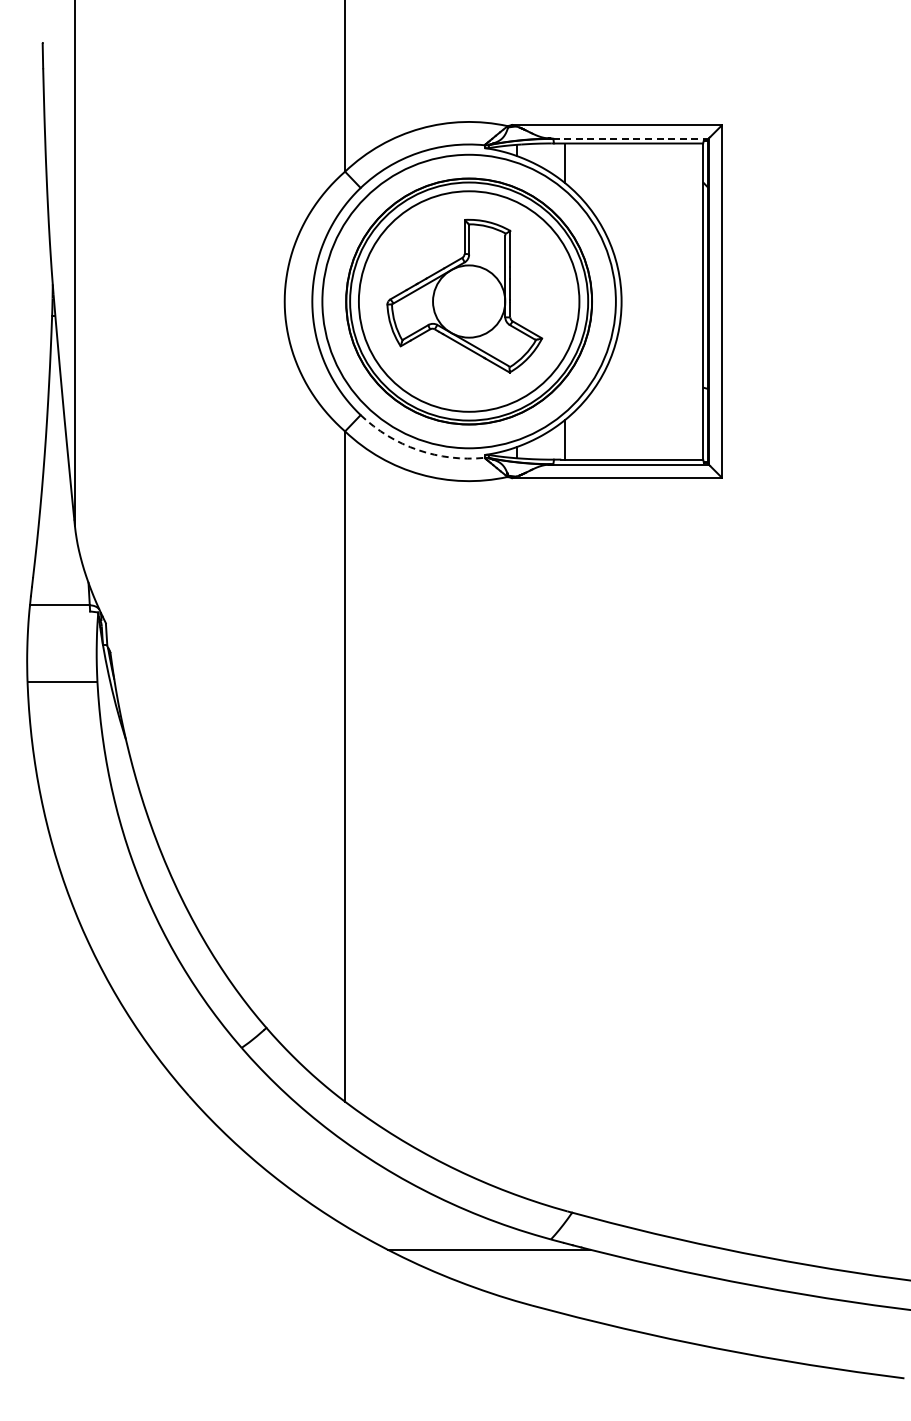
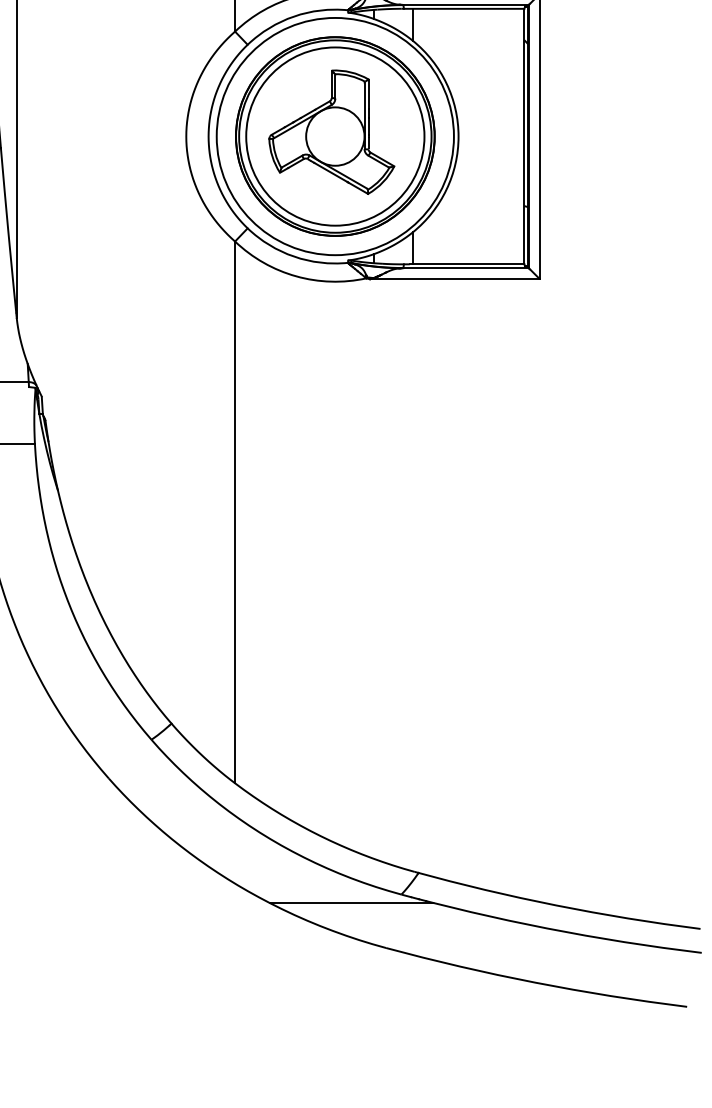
line: (630, 138) -> (465, 4), dashed -> solid
arc: (418, 450) -> (294, 256), dashed -> solid

